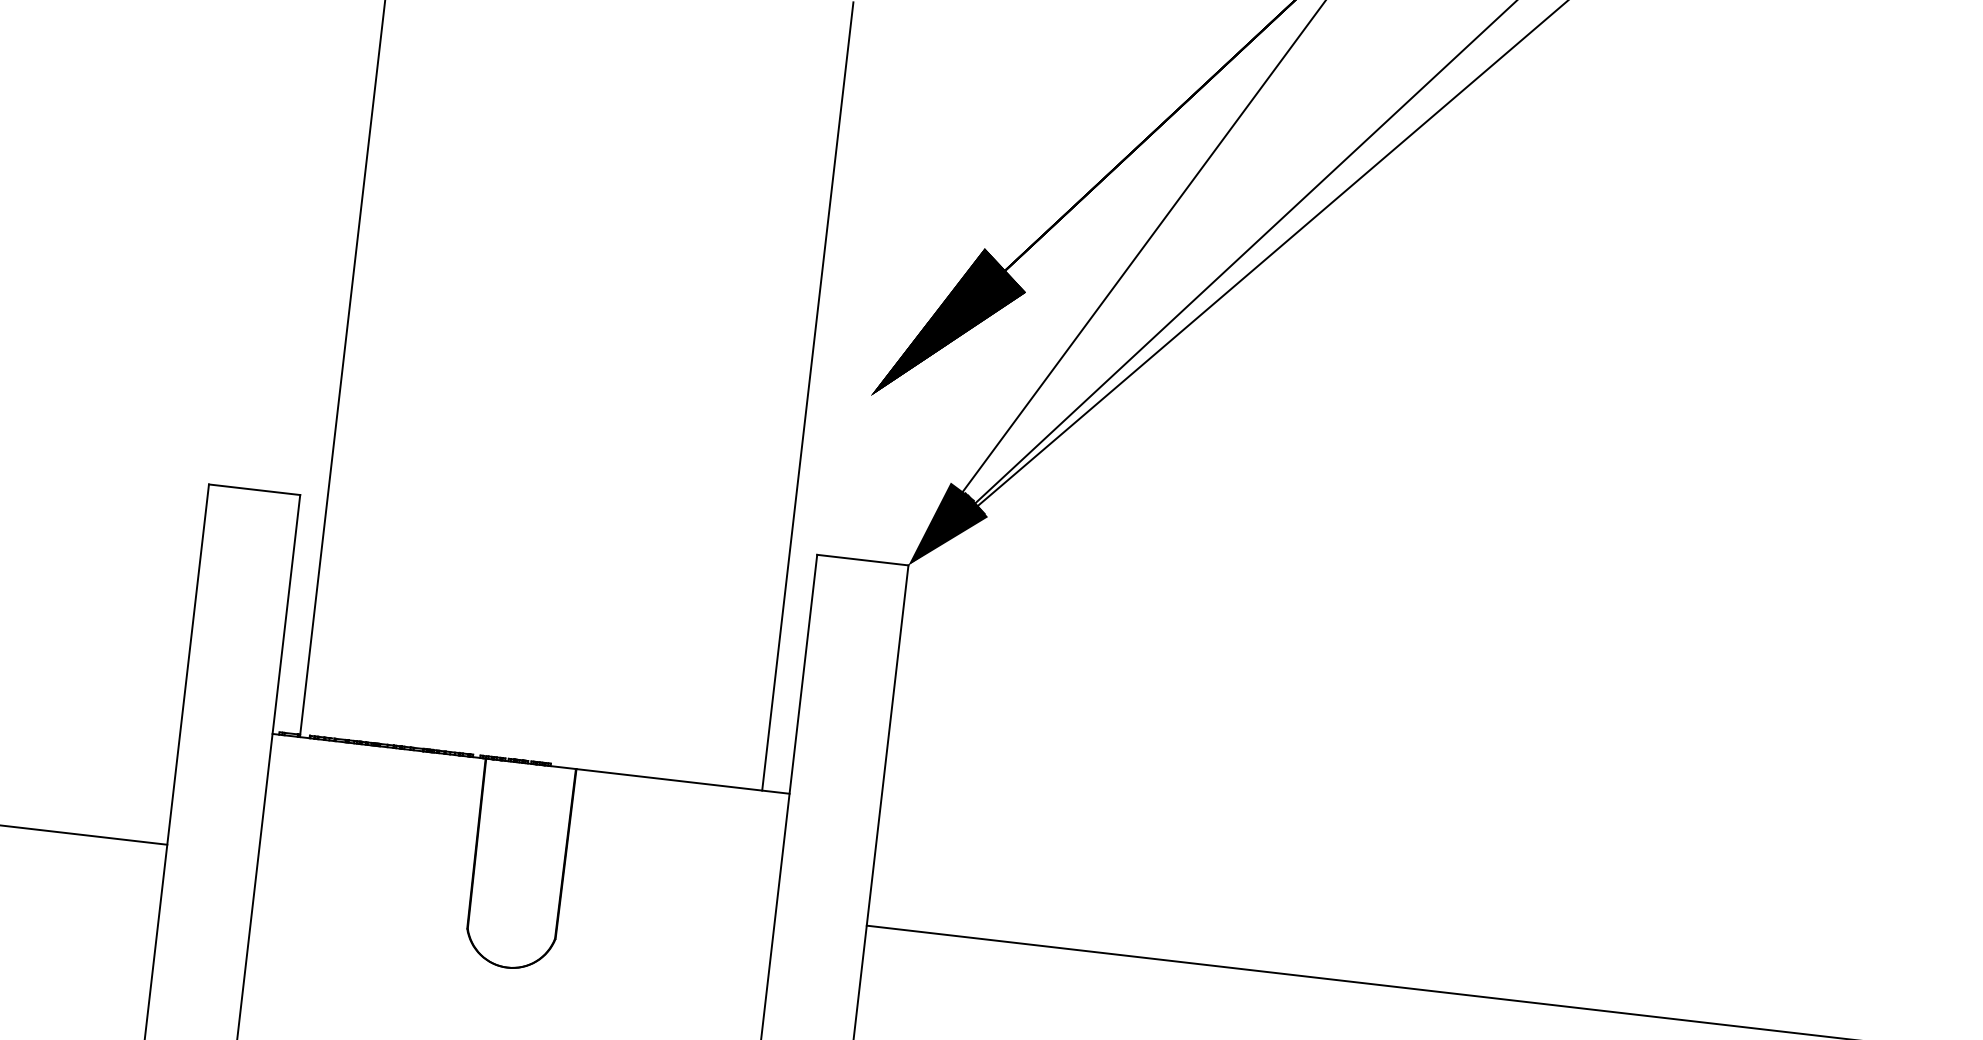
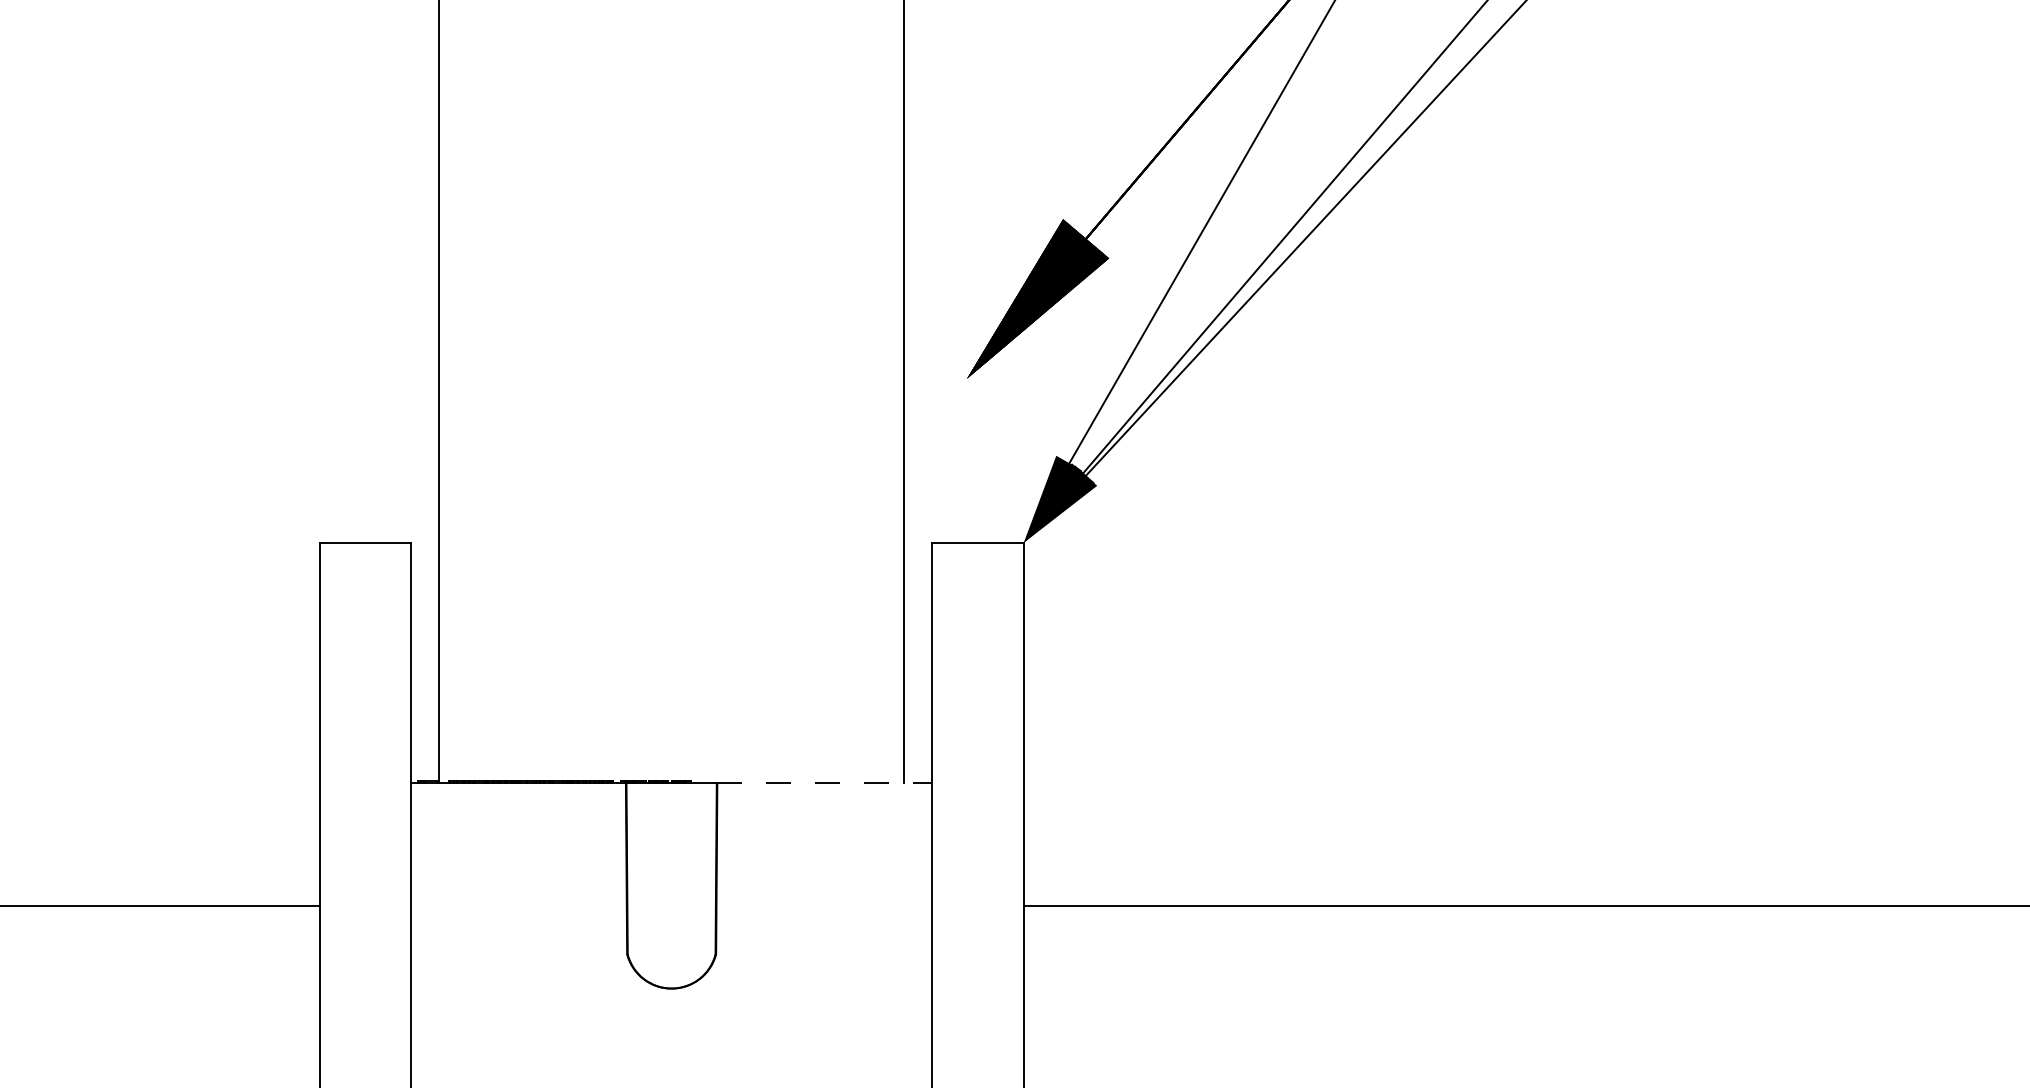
line: (683, 781) -> (825, 783), solid -> dashed

